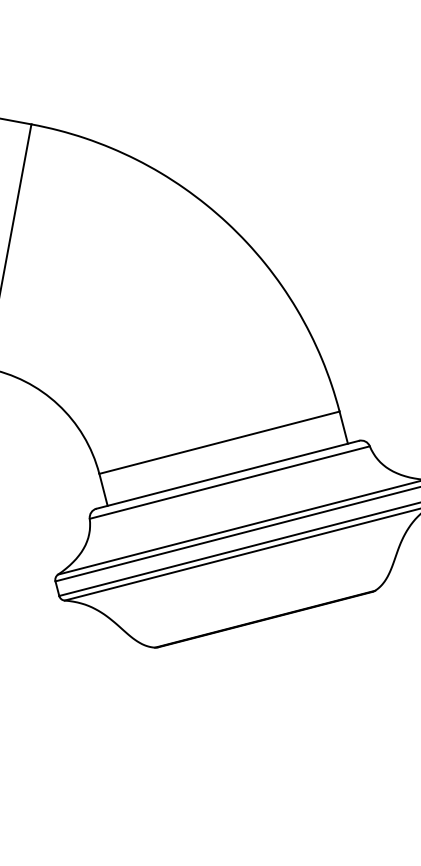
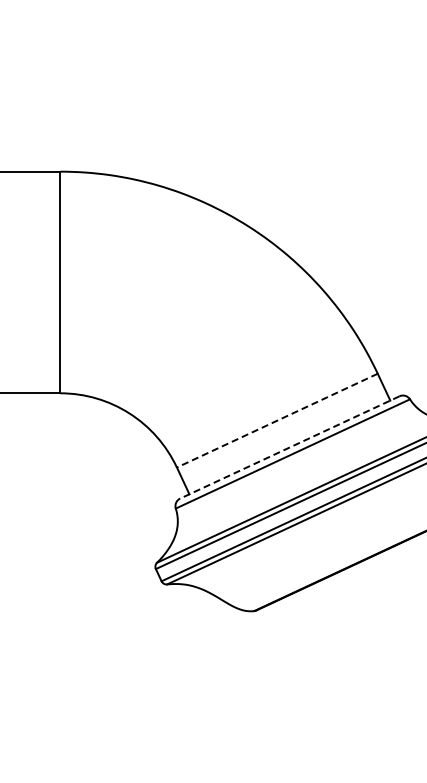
line: (219, 442) -> (277, 420), solid -> dashed
line: (227, 474) -> (289, 447), solid -> dashed

